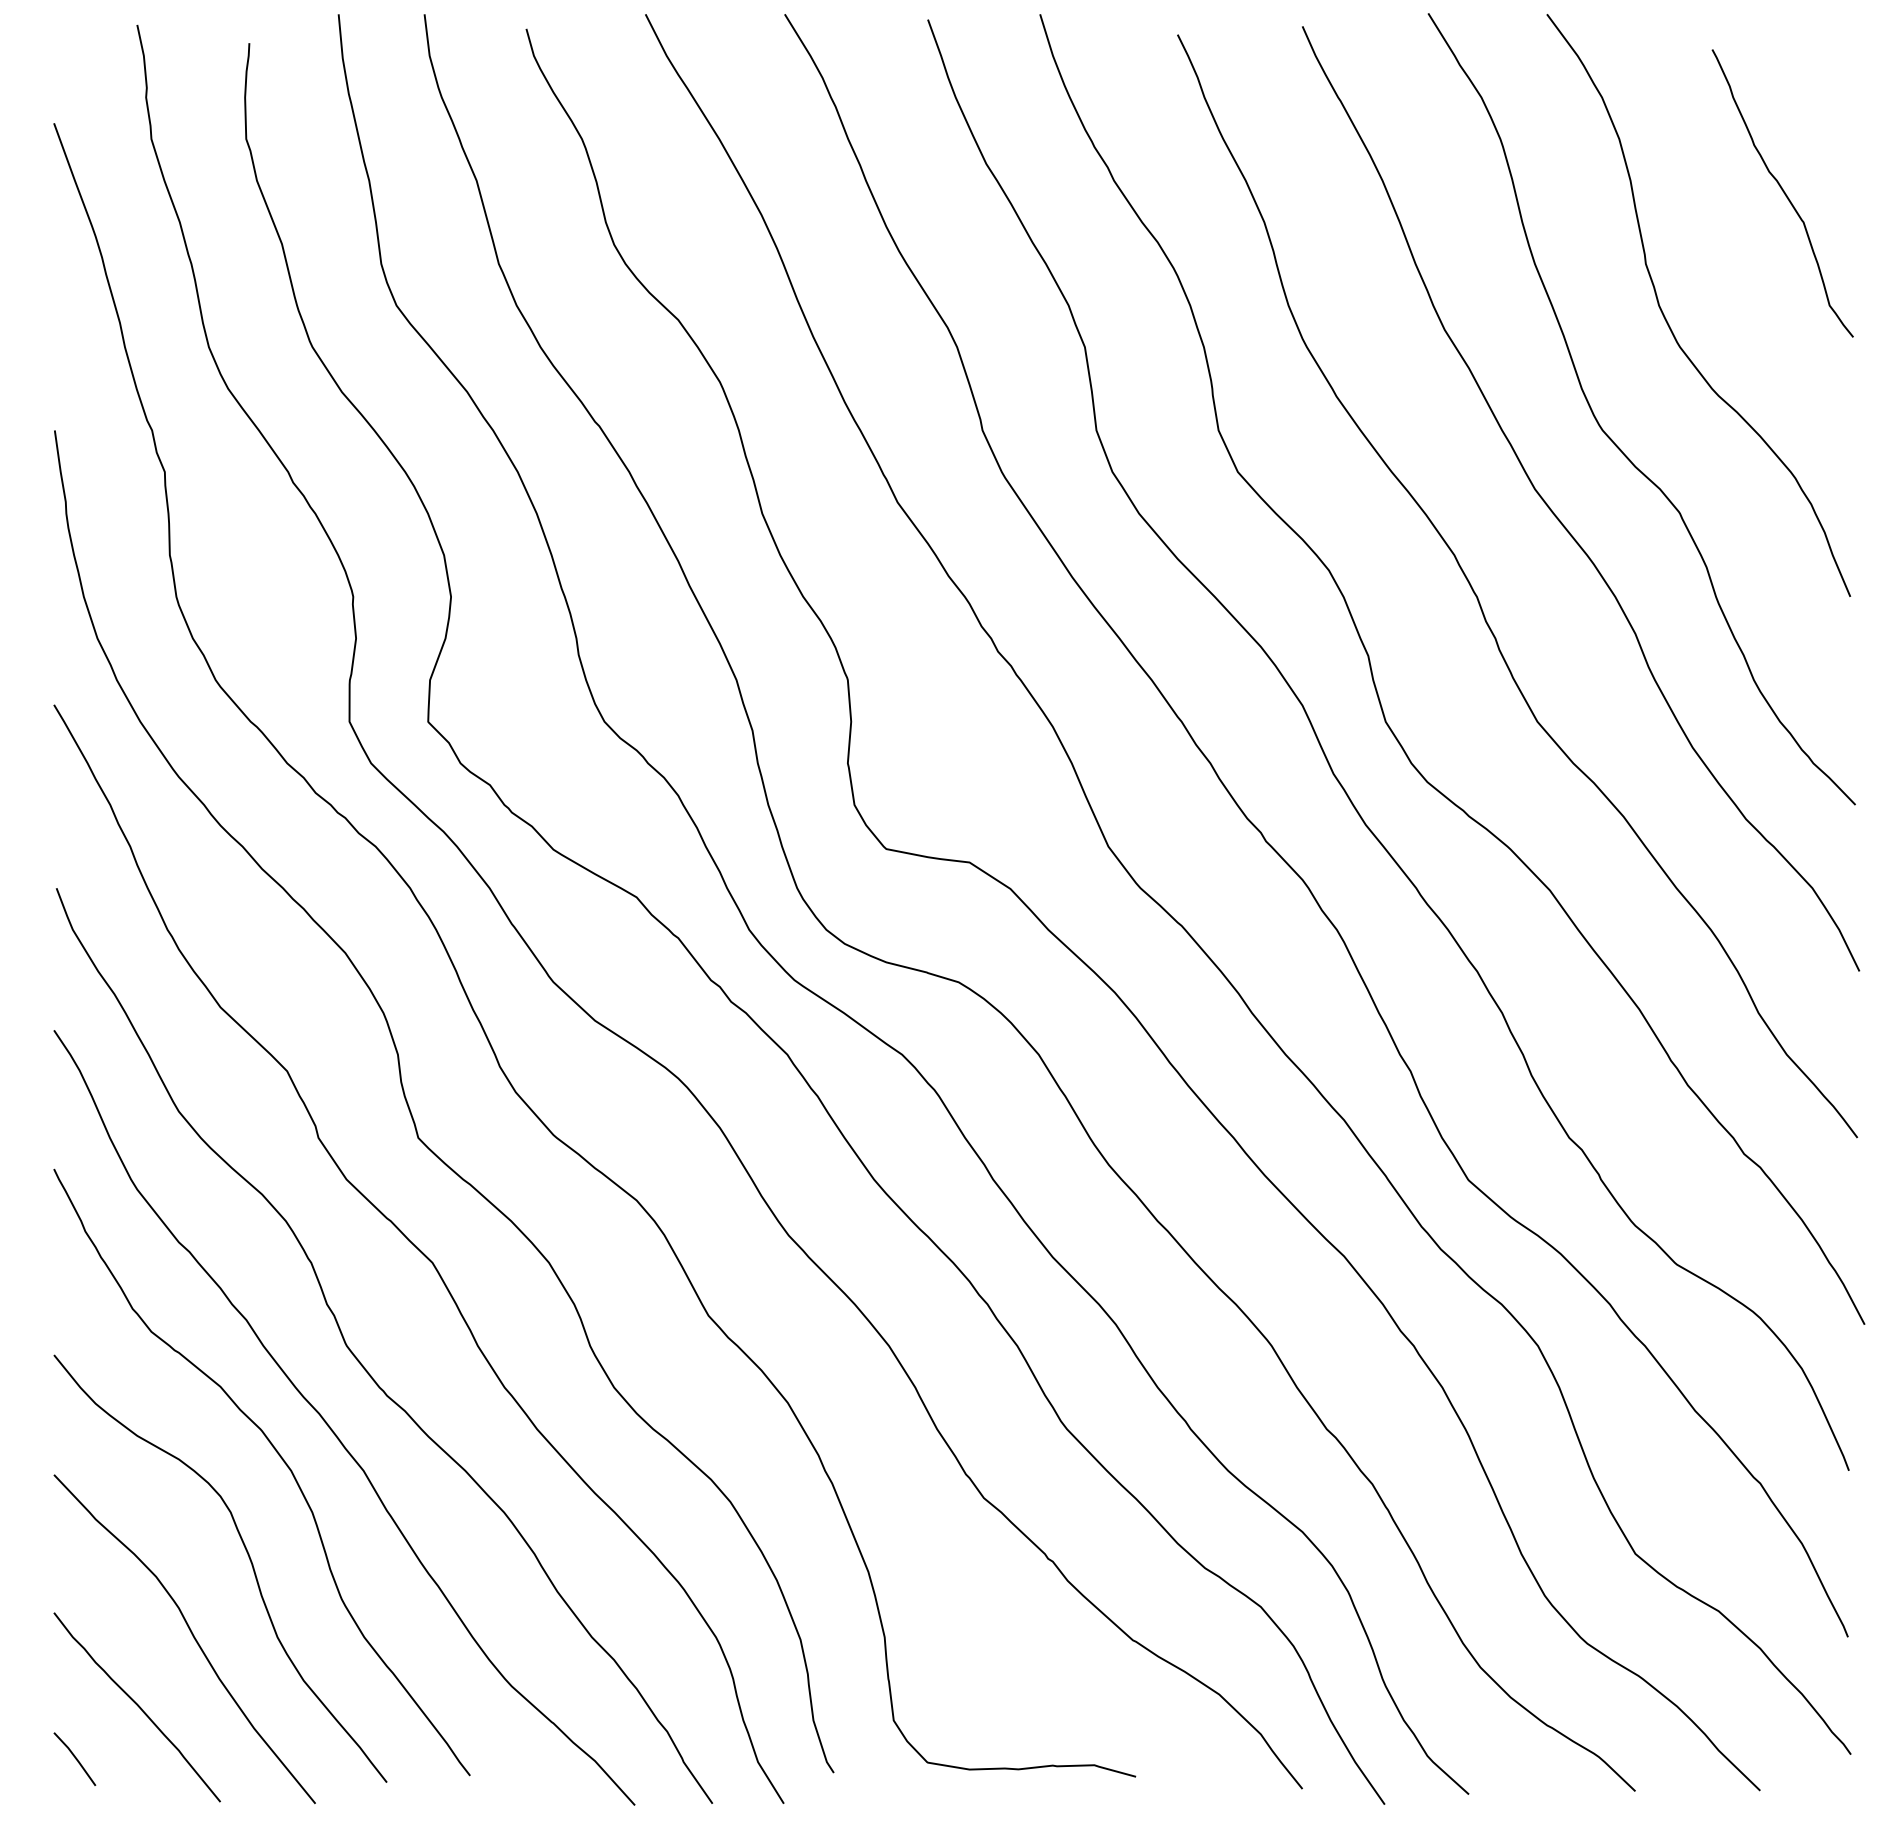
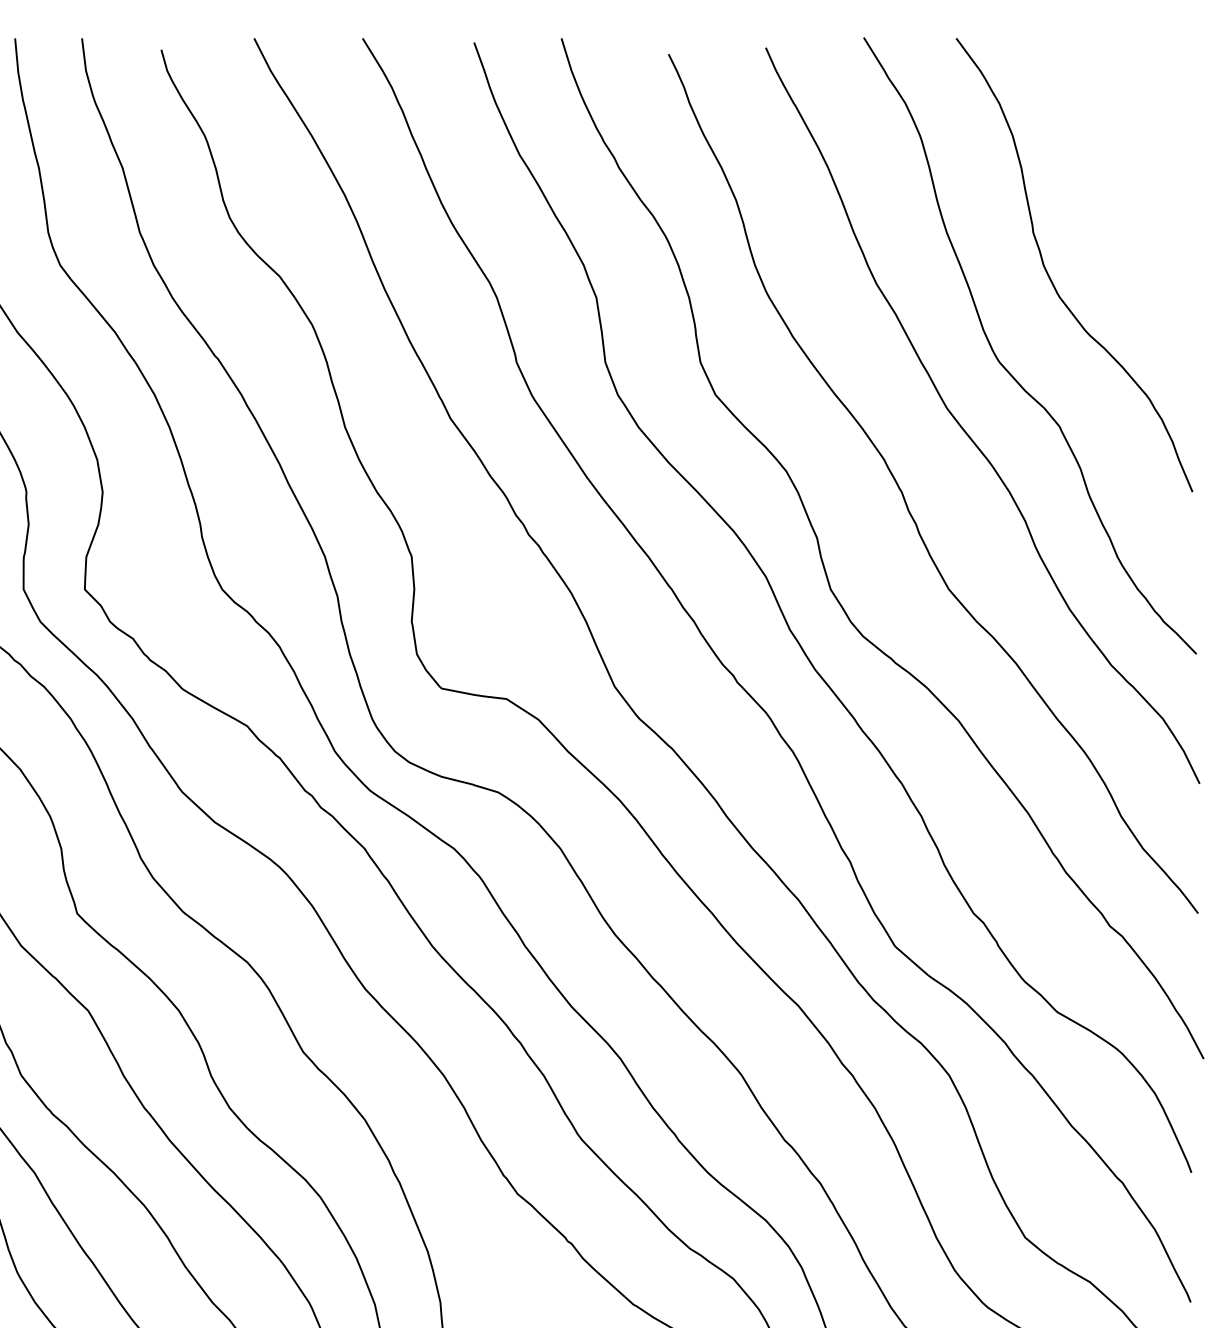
curve: (1783, 193) -> (1140, 177), removed

